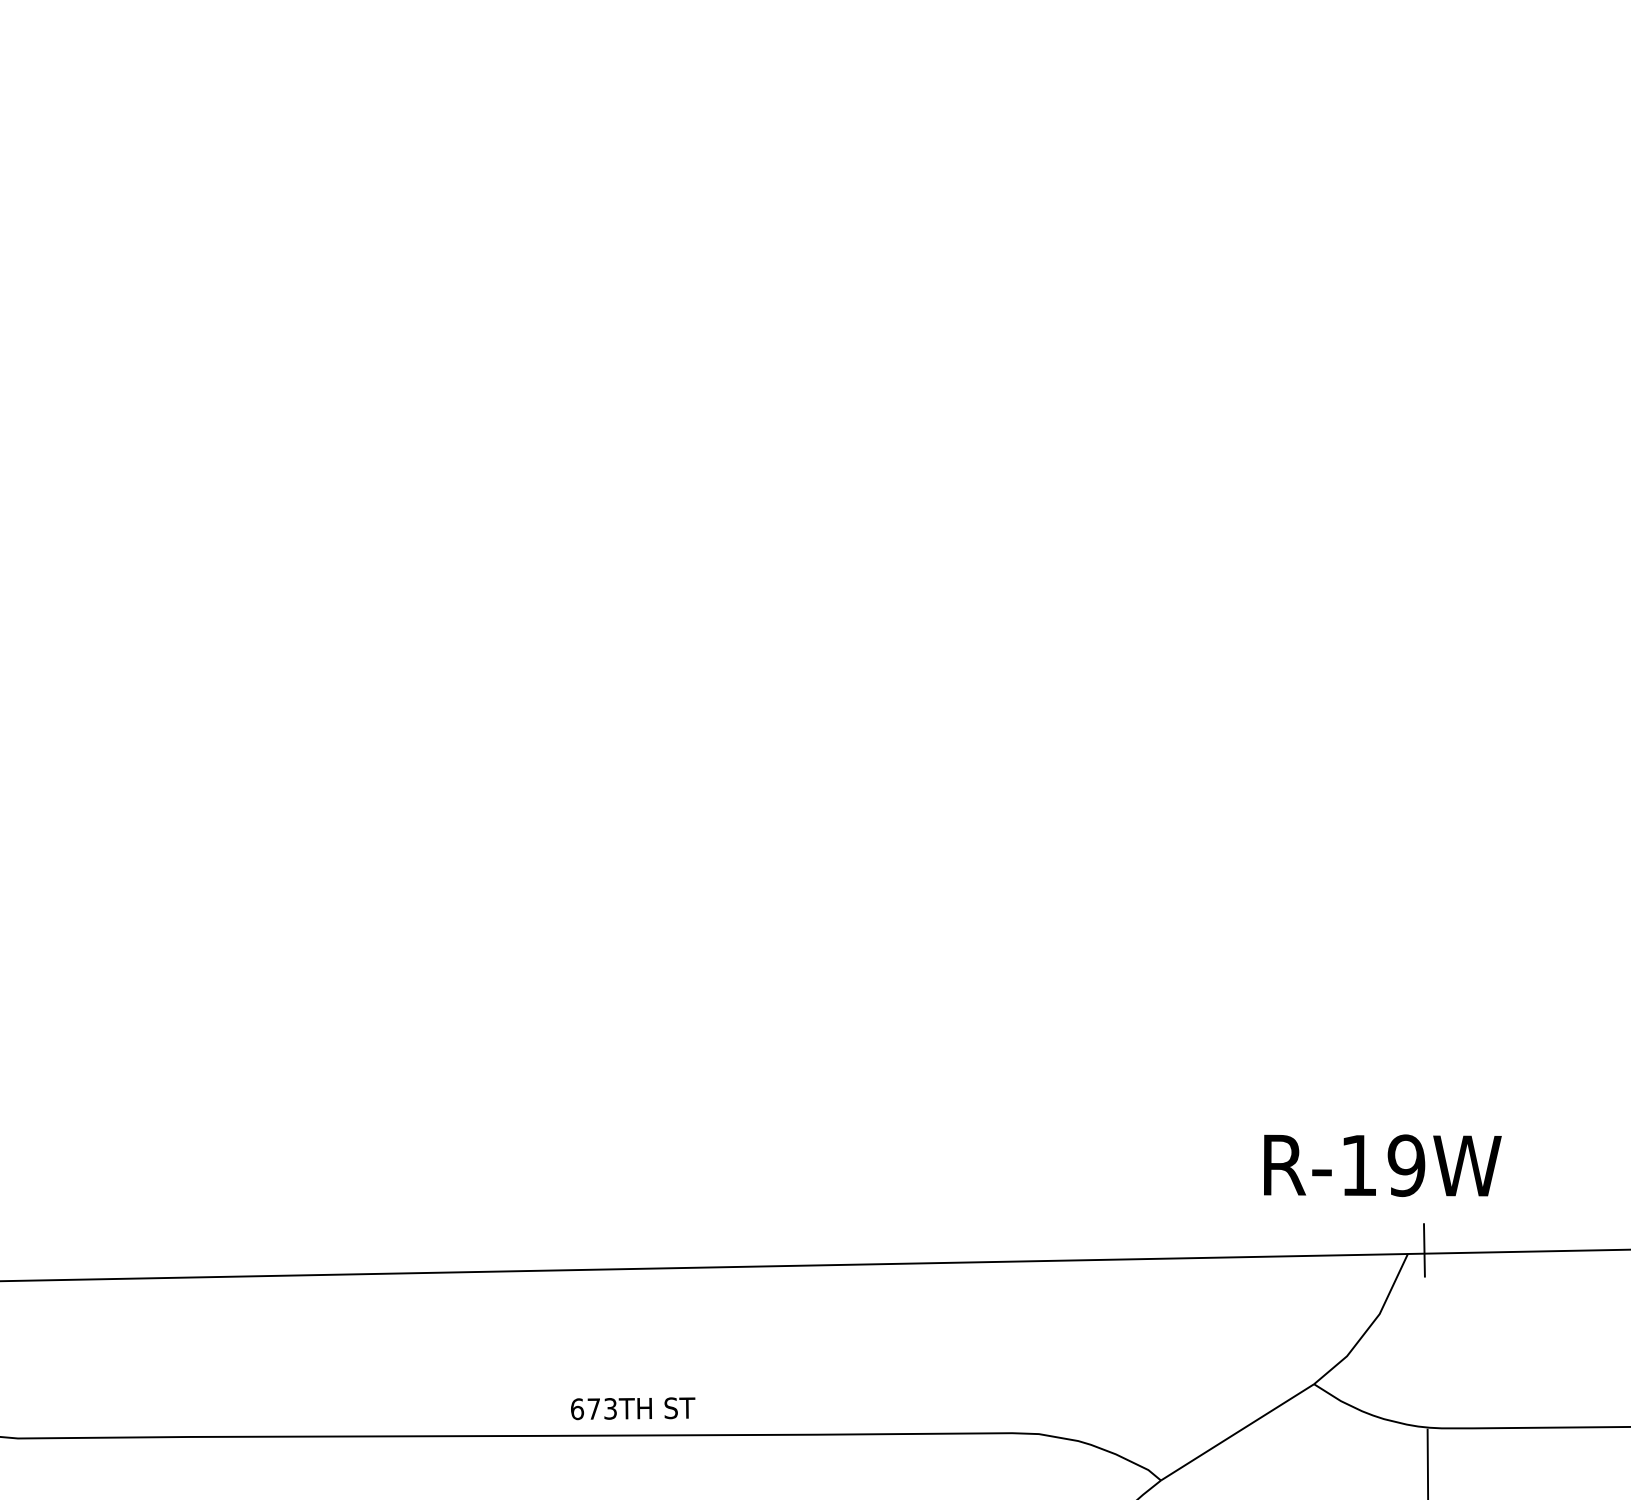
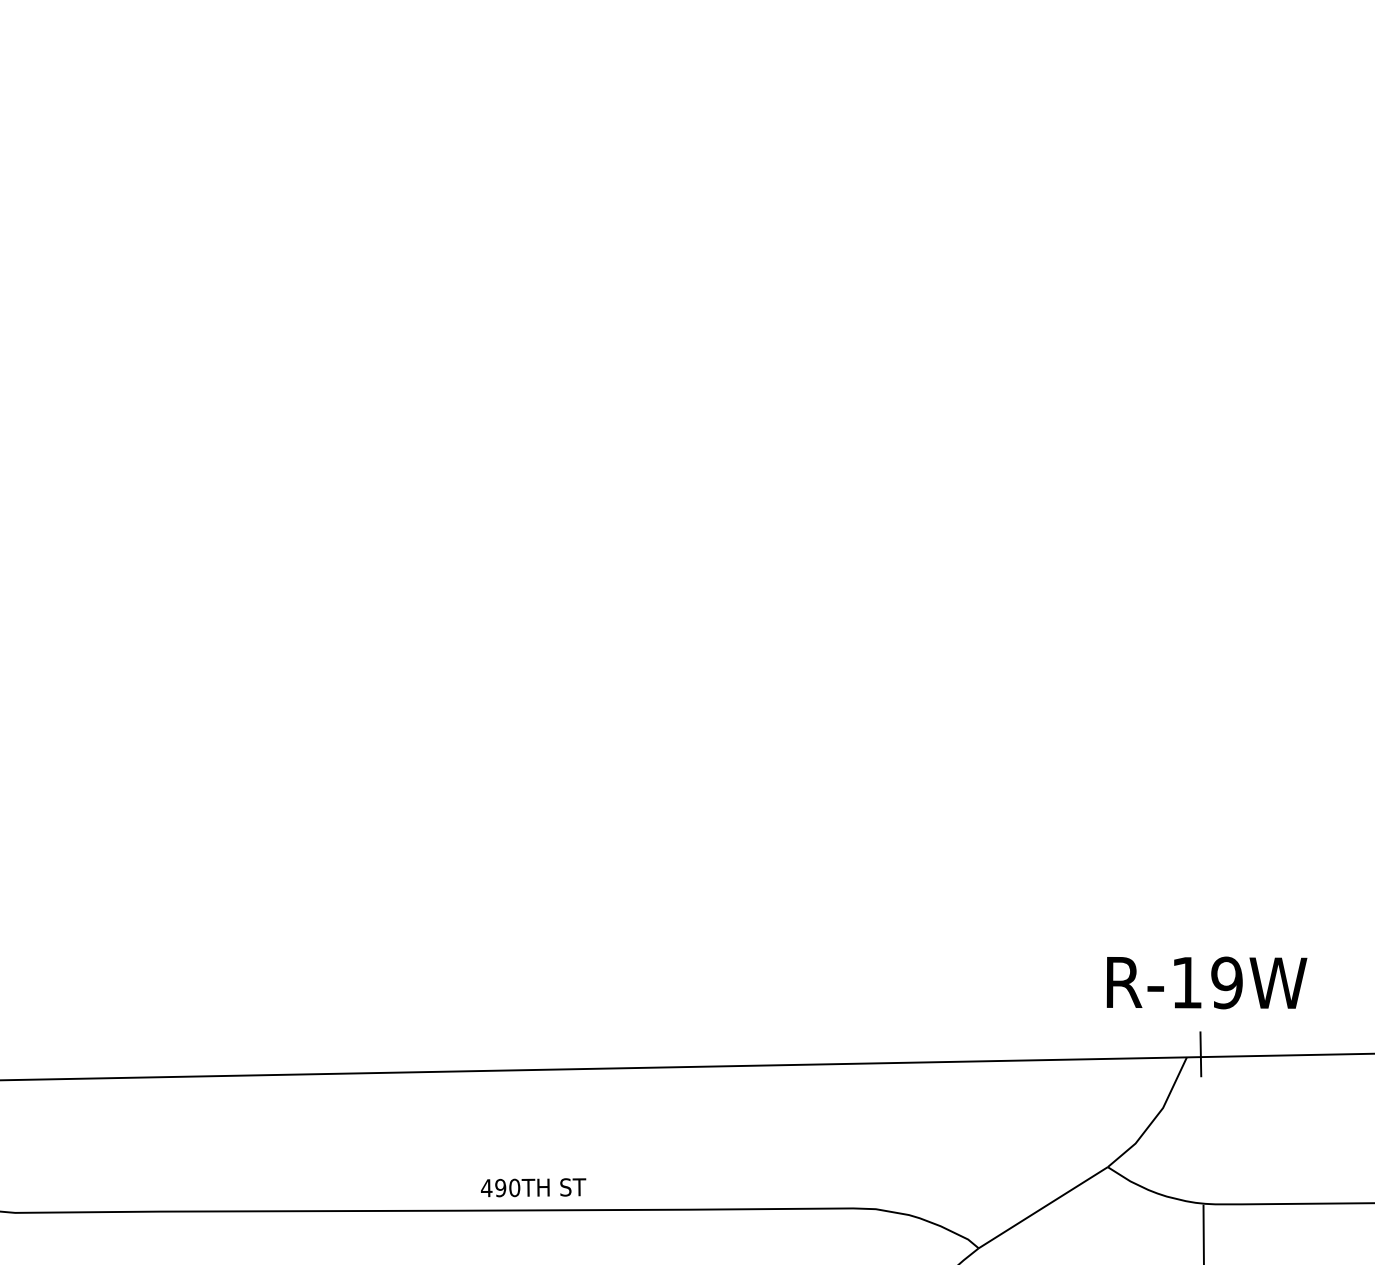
text: (1382, 1165) -> (1206, 982), moved
text: (593, 1409) -> (500, 1188), 673TH -> 490TH

